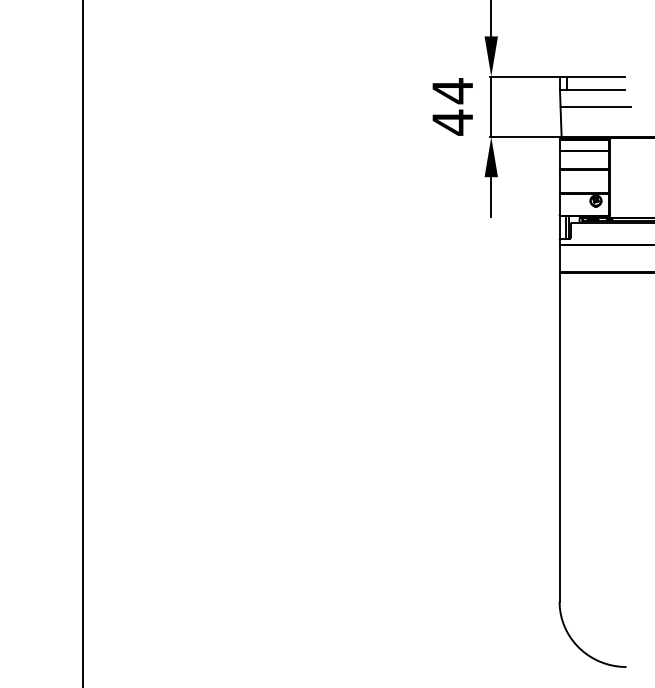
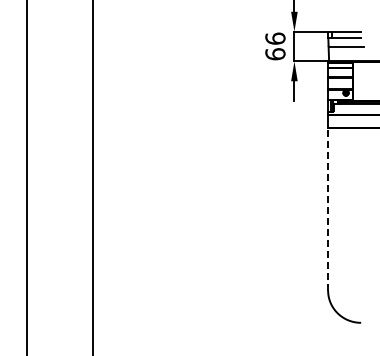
text: (452, 106) -> (275, 46), 44 -> 66
line: (560, 437) -> (328, 209), solid -> dashed

